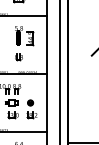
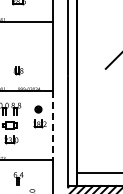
part: (23, 36) -> (24, 45), removed
line: (47, 102) -> (52, 125), solid -> dashed
part: (31, 108) -> (39, 116), moved

